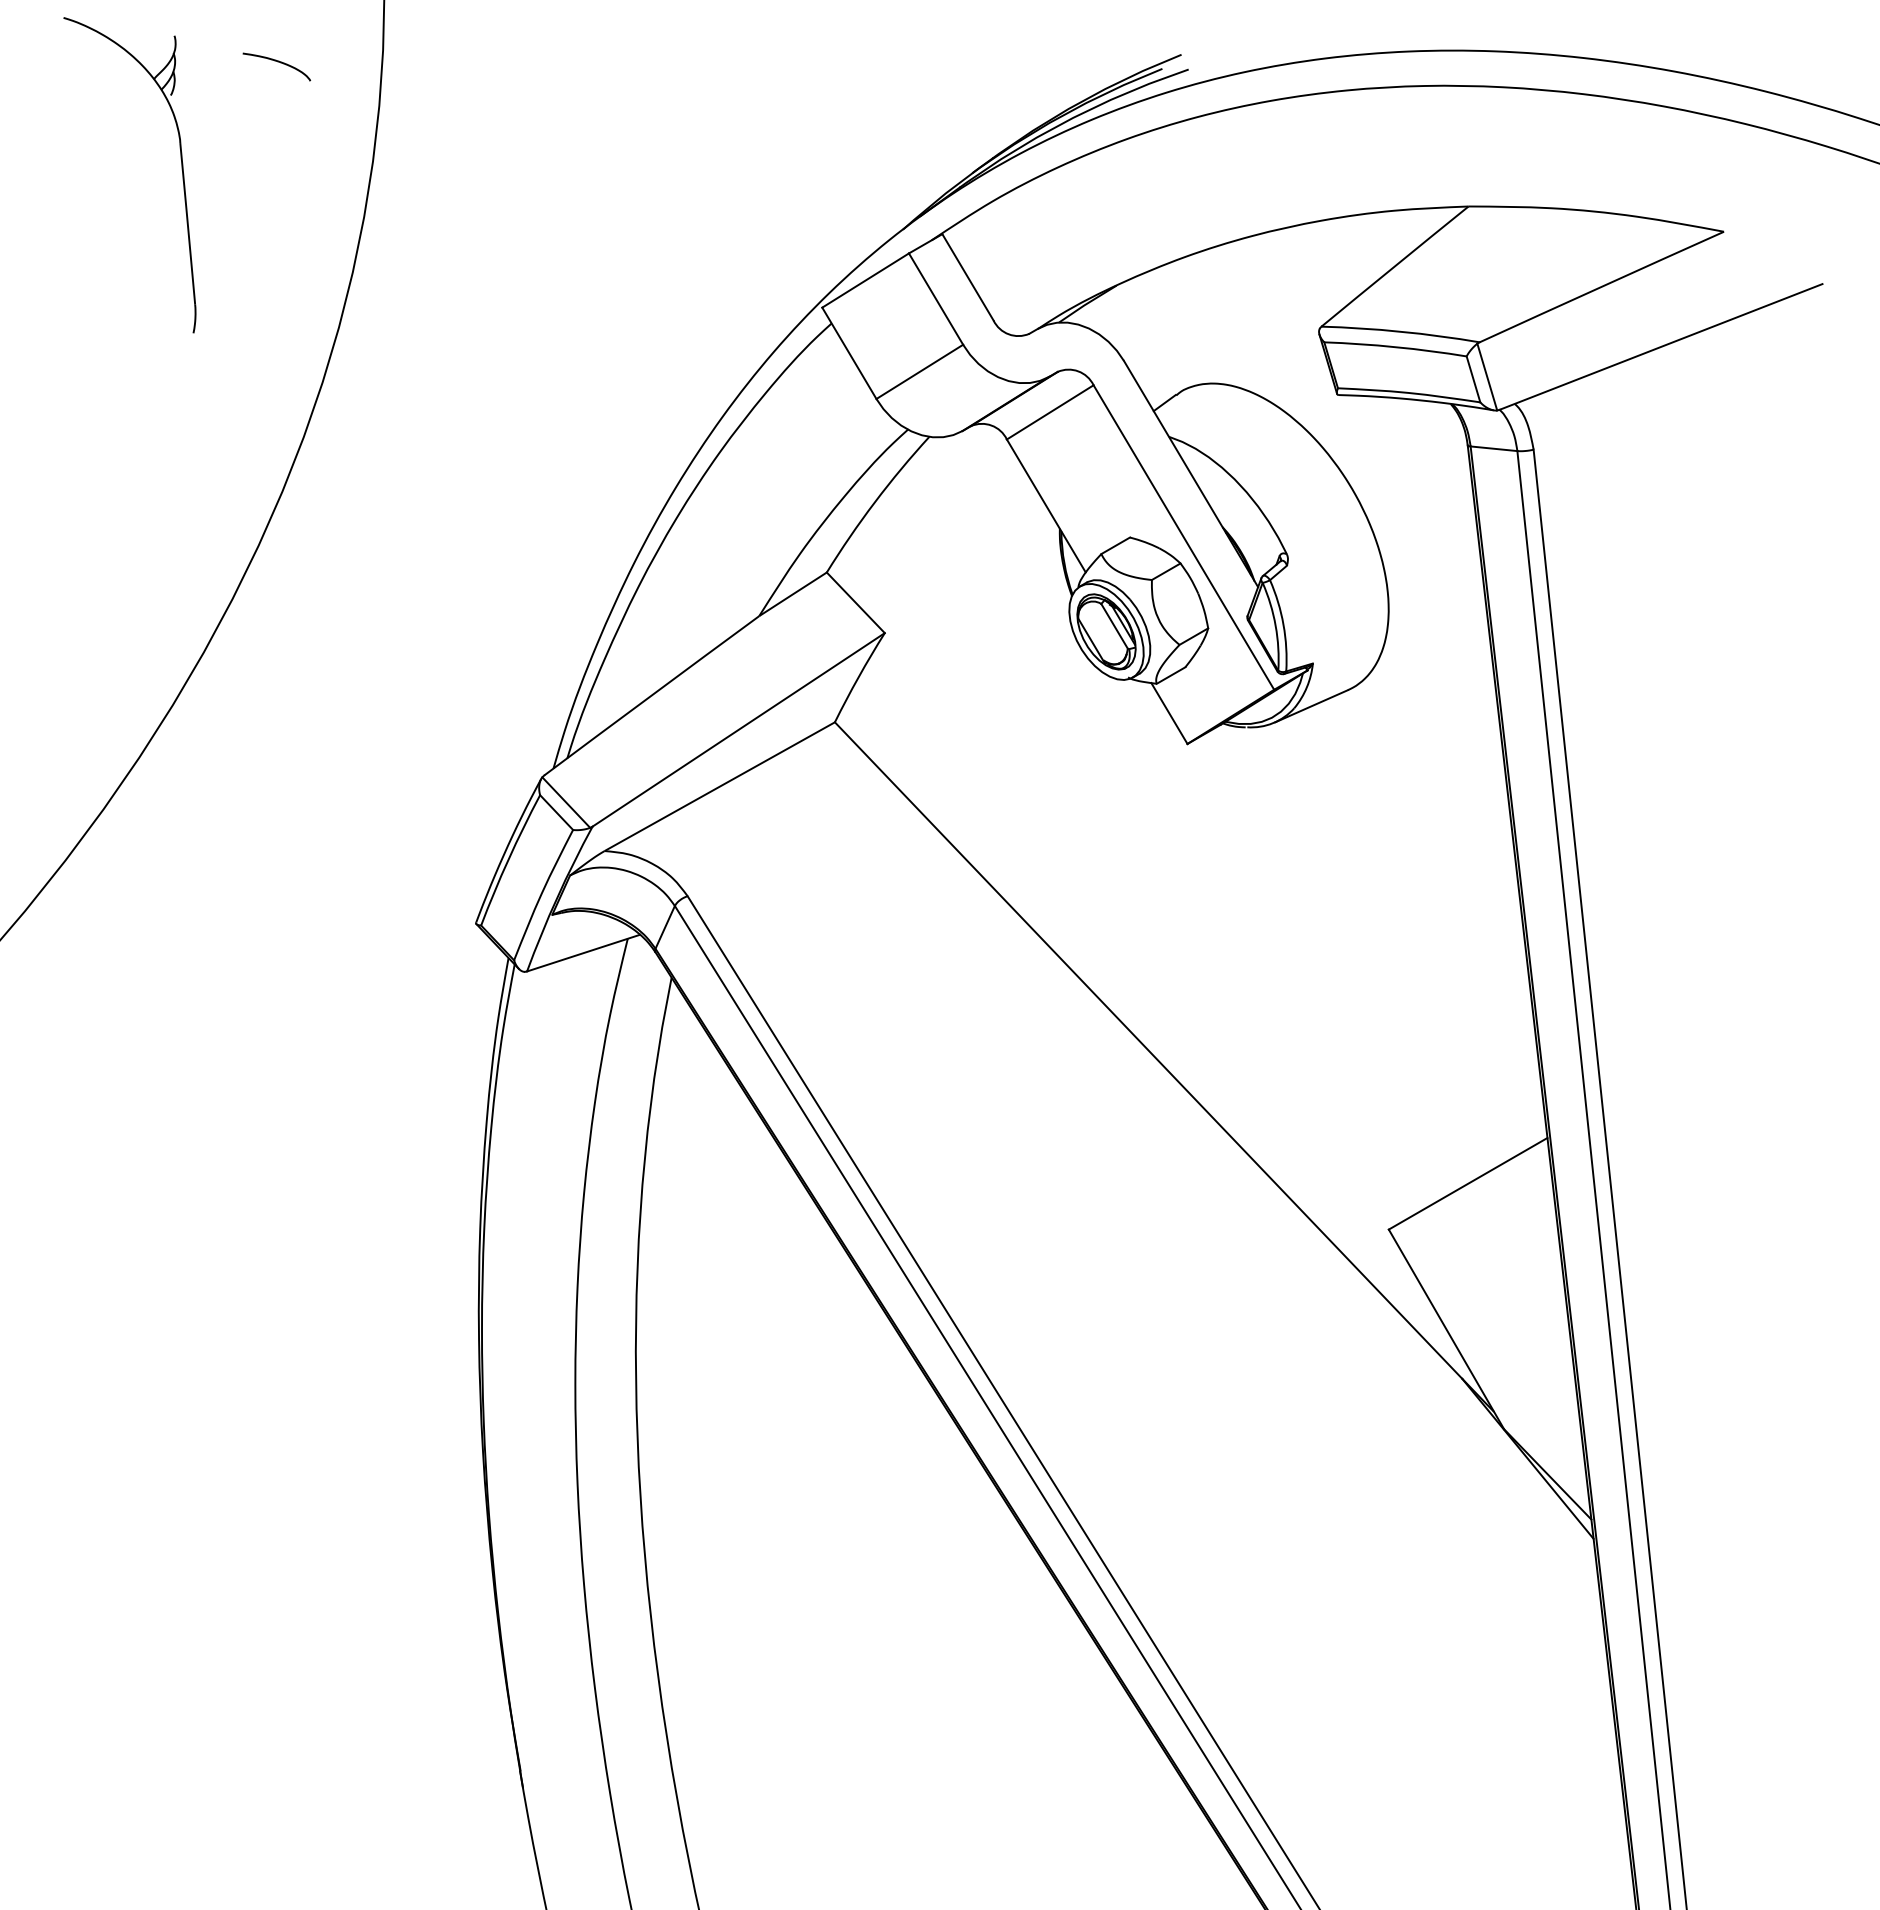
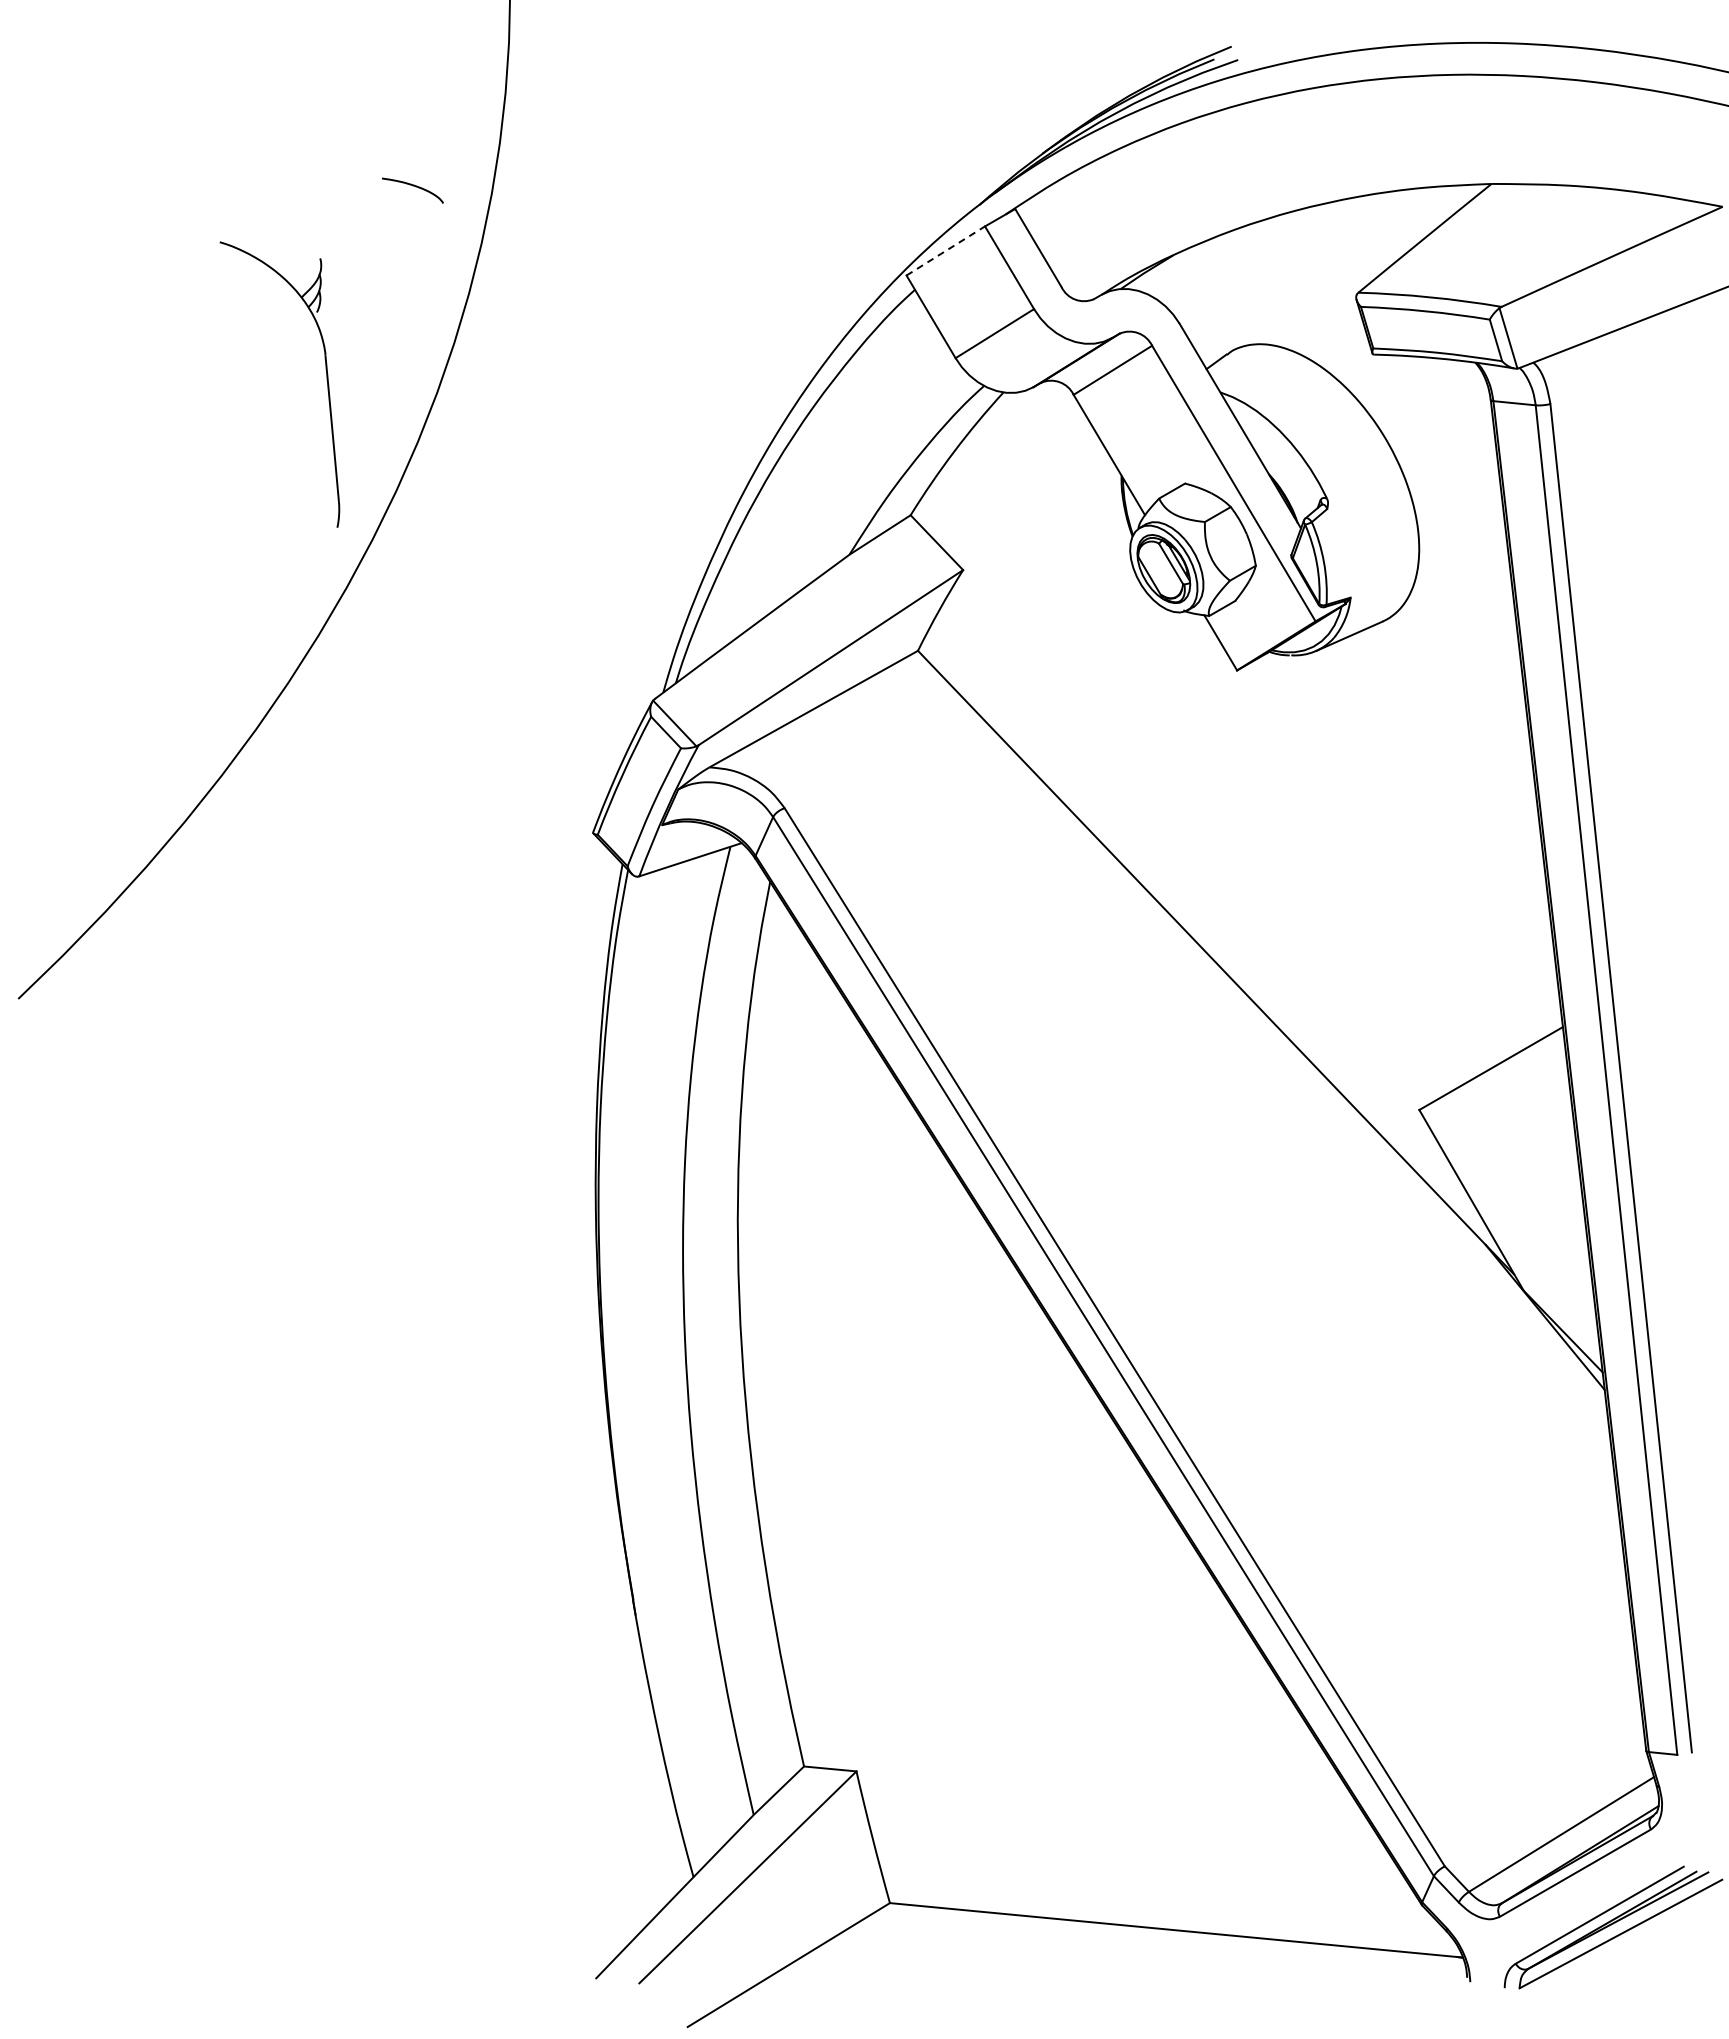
curve: (276, 62) -> (412, 186), moved
part: (181, 170) -> (326, 380), moved
line: (866, 280) -> (946, 250), solid -> dashed

